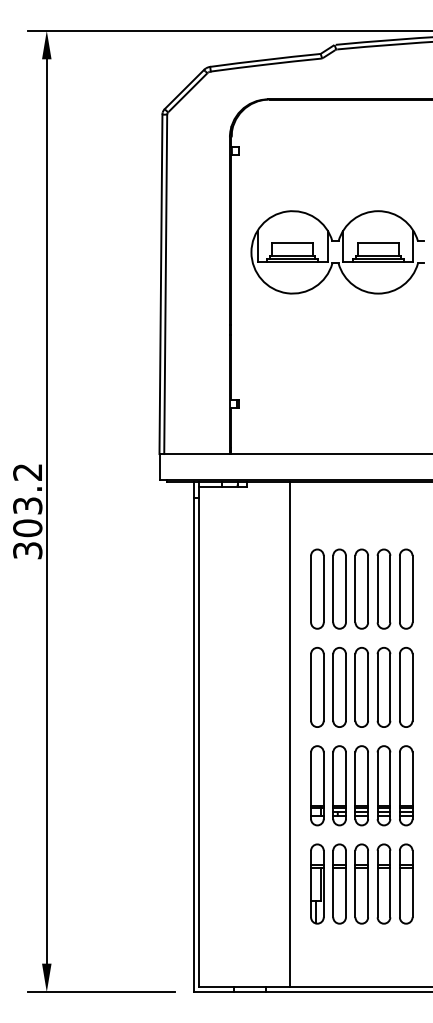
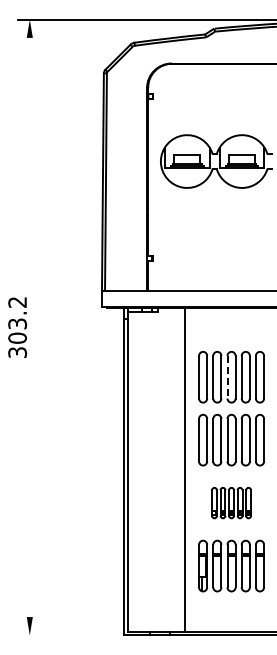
line: (46, 511) -> (29, 327), removed
line: (355, 589) -> (227, 377), solid -> dashed
part: (361, 784) -> (231, 502), size x0.6
line: (100, 992) -> (64, 635), removed

